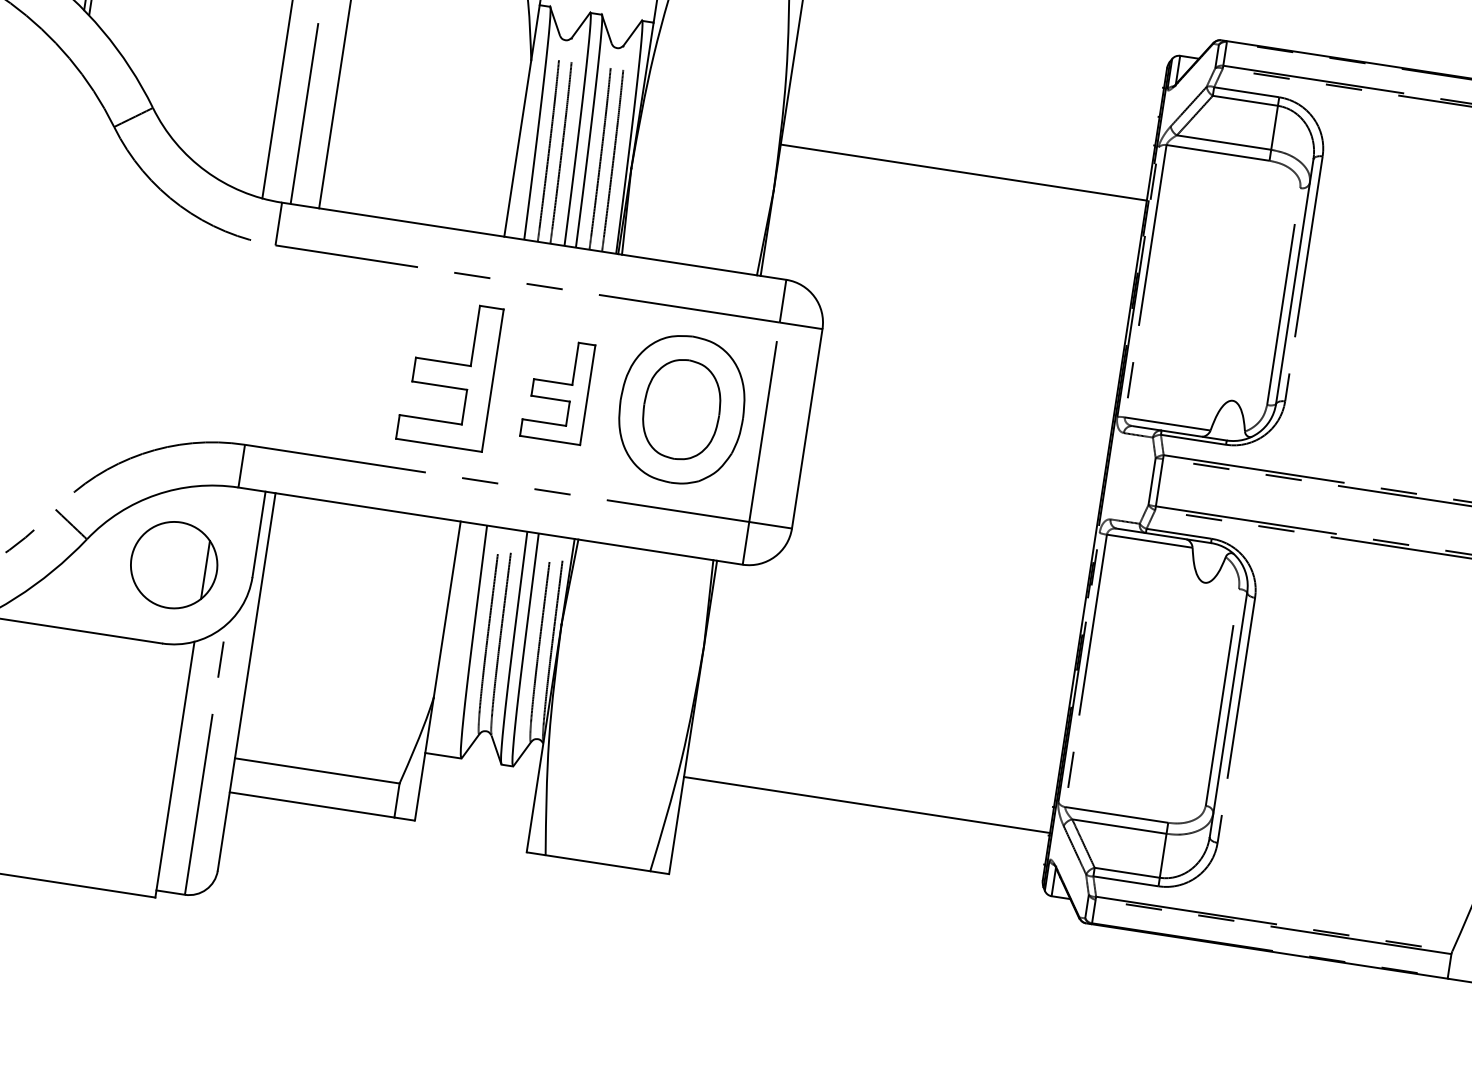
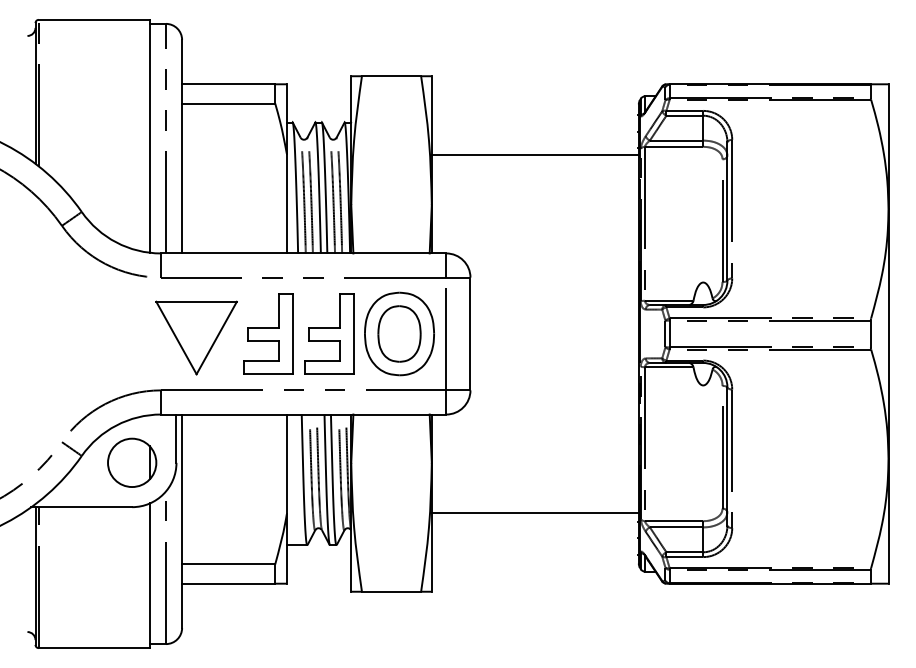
line: (962, 172) -> (534, 155), moved
part: (321, 360) -> (196, 337), added
part: (558, 389) -> (329, 333), size x1.43
line: (865, 804) -> (534, 512), moved

